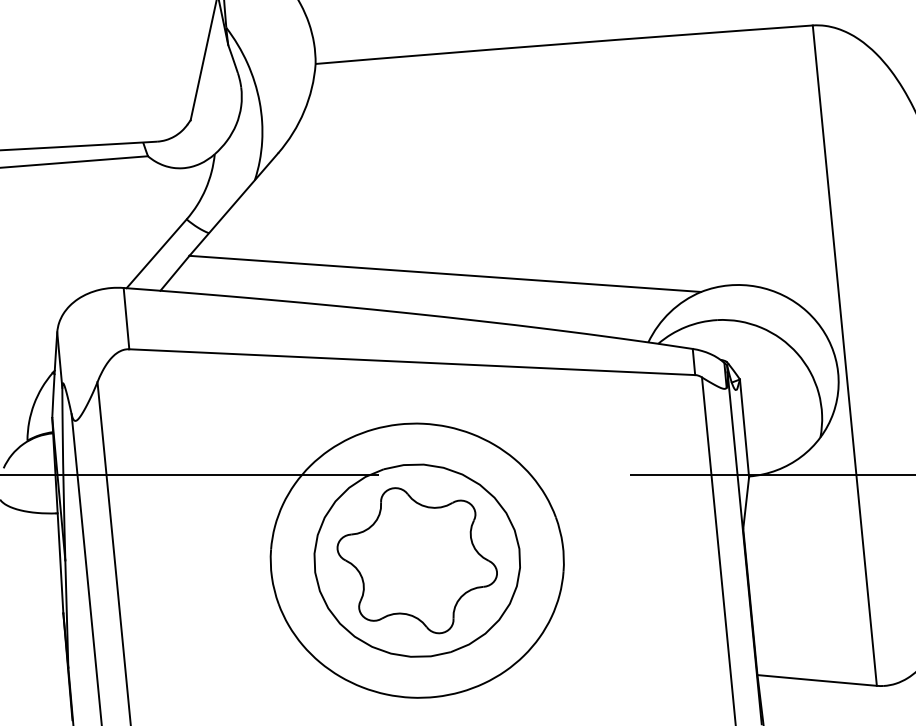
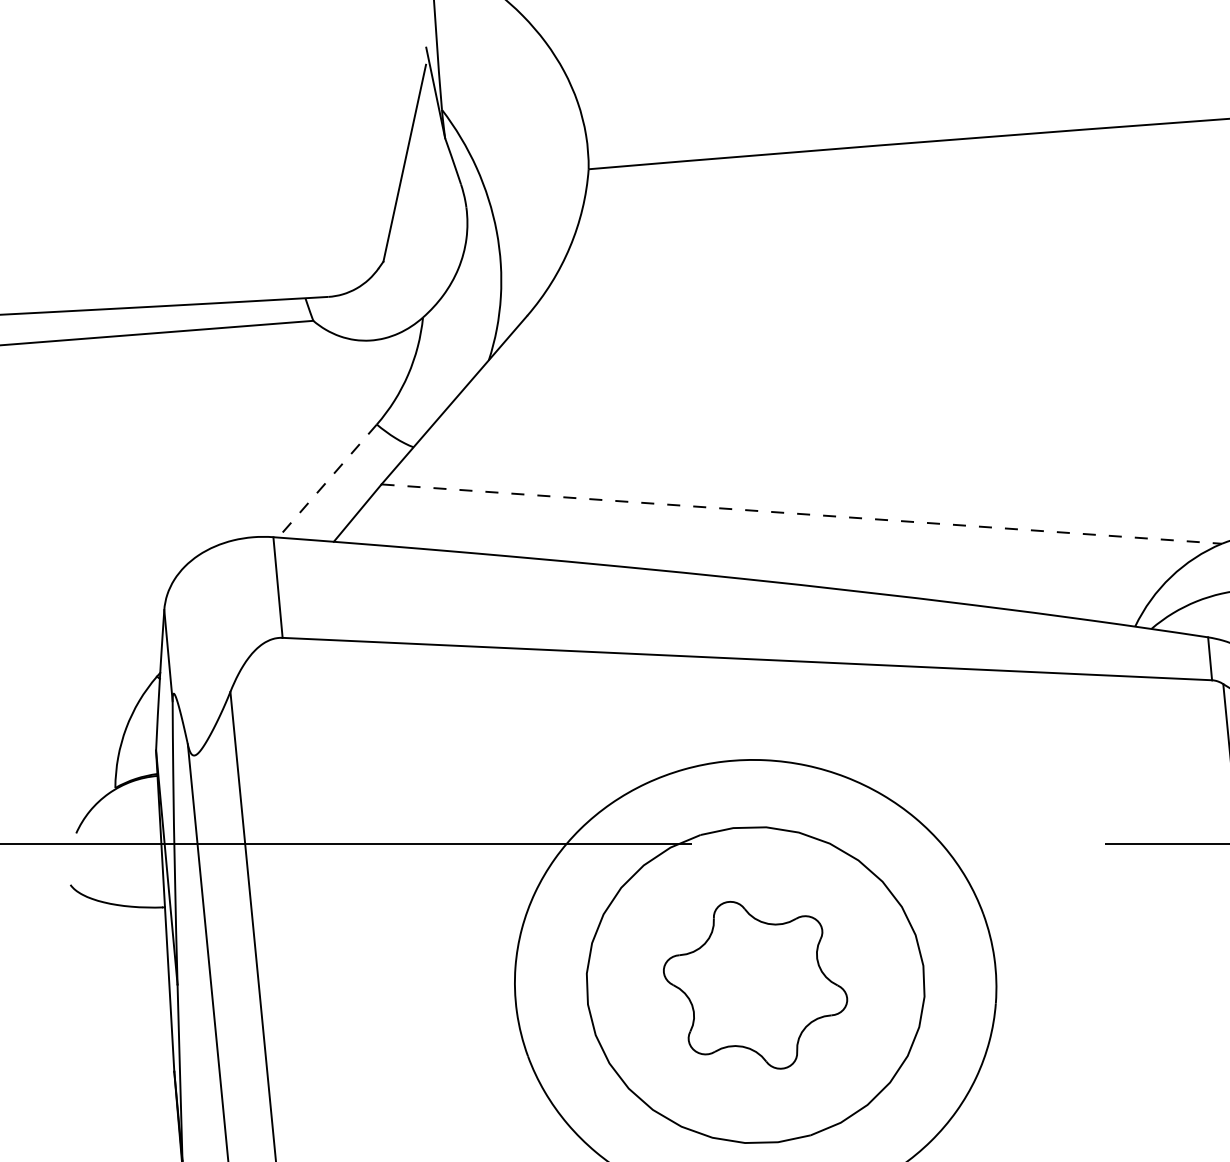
line: (156, 253) -> (327, 480), solid -> dashed
line: (445, 273) -> (801, 513), solid -> dashed
part: (416, 560) -> (754, 984), size x0.7

